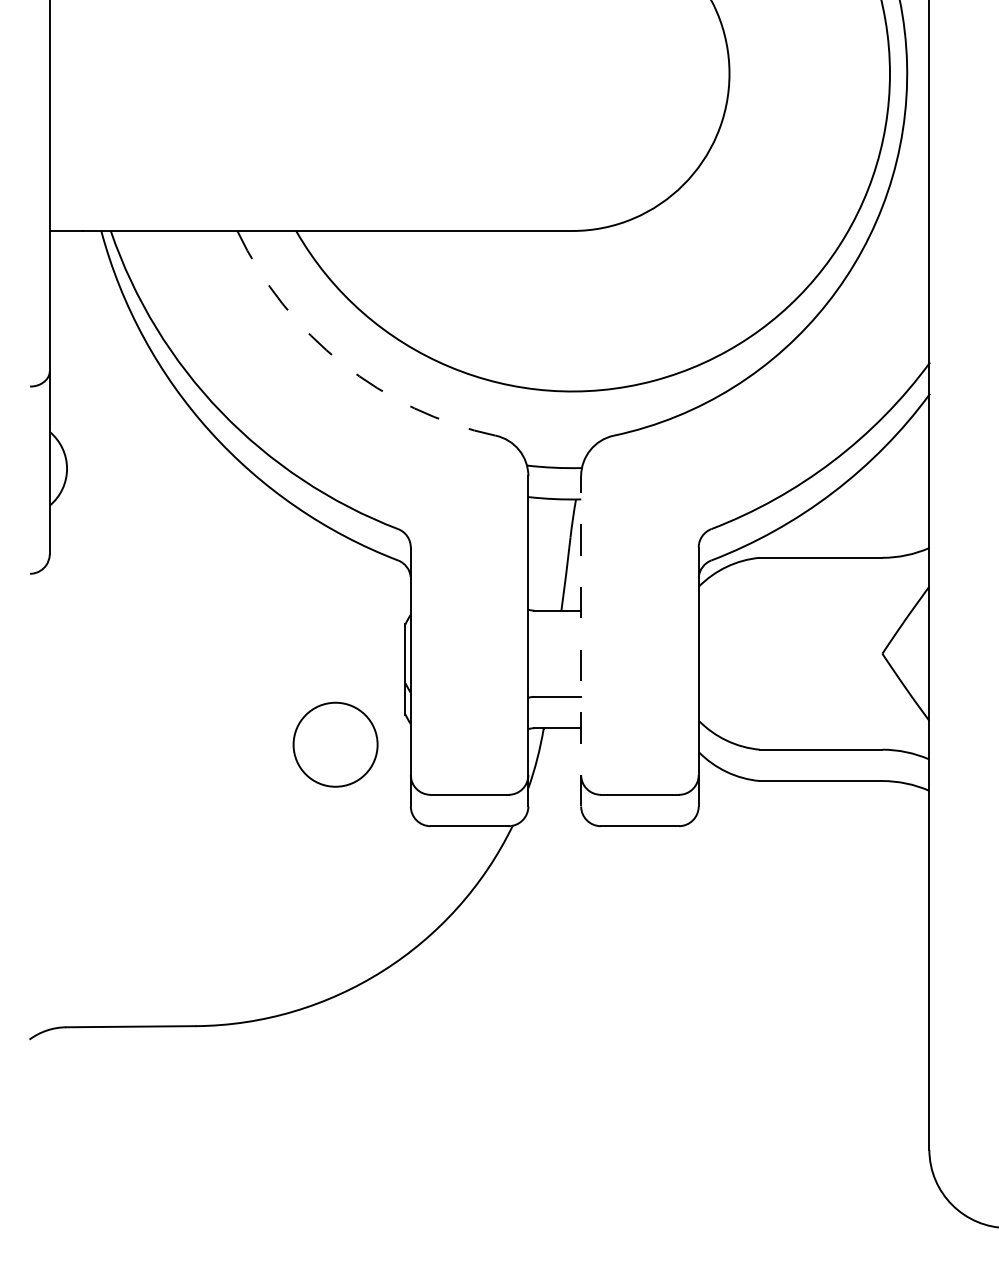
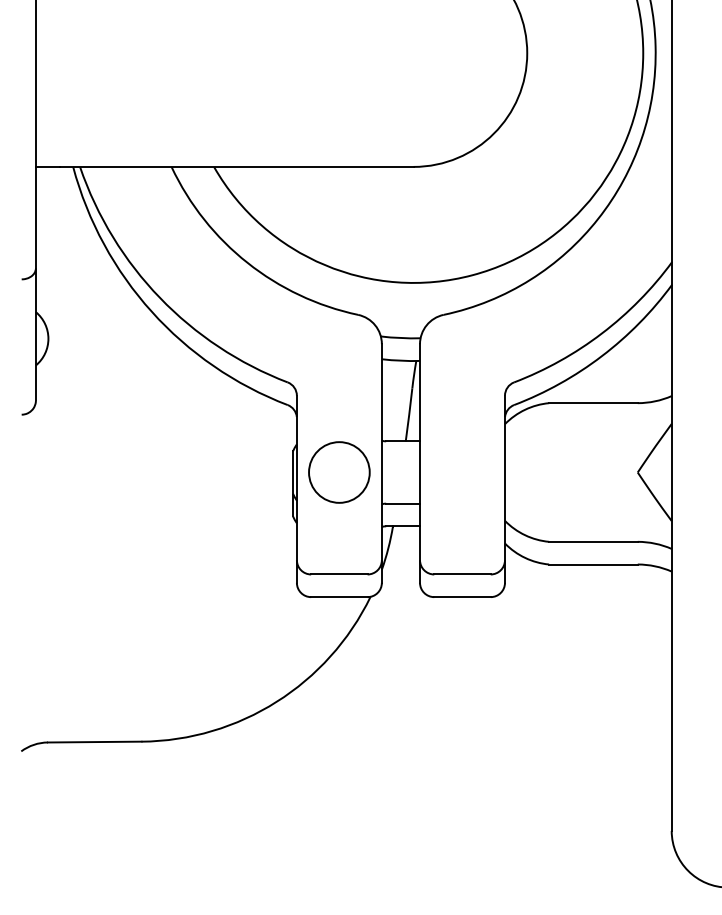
arc: (342, 363) -> (247, 262), dashed -> solid
line: (581, 640) -> (420, 462), dashed -> solid
circle: (335, 744) -> (339, 472), moved

